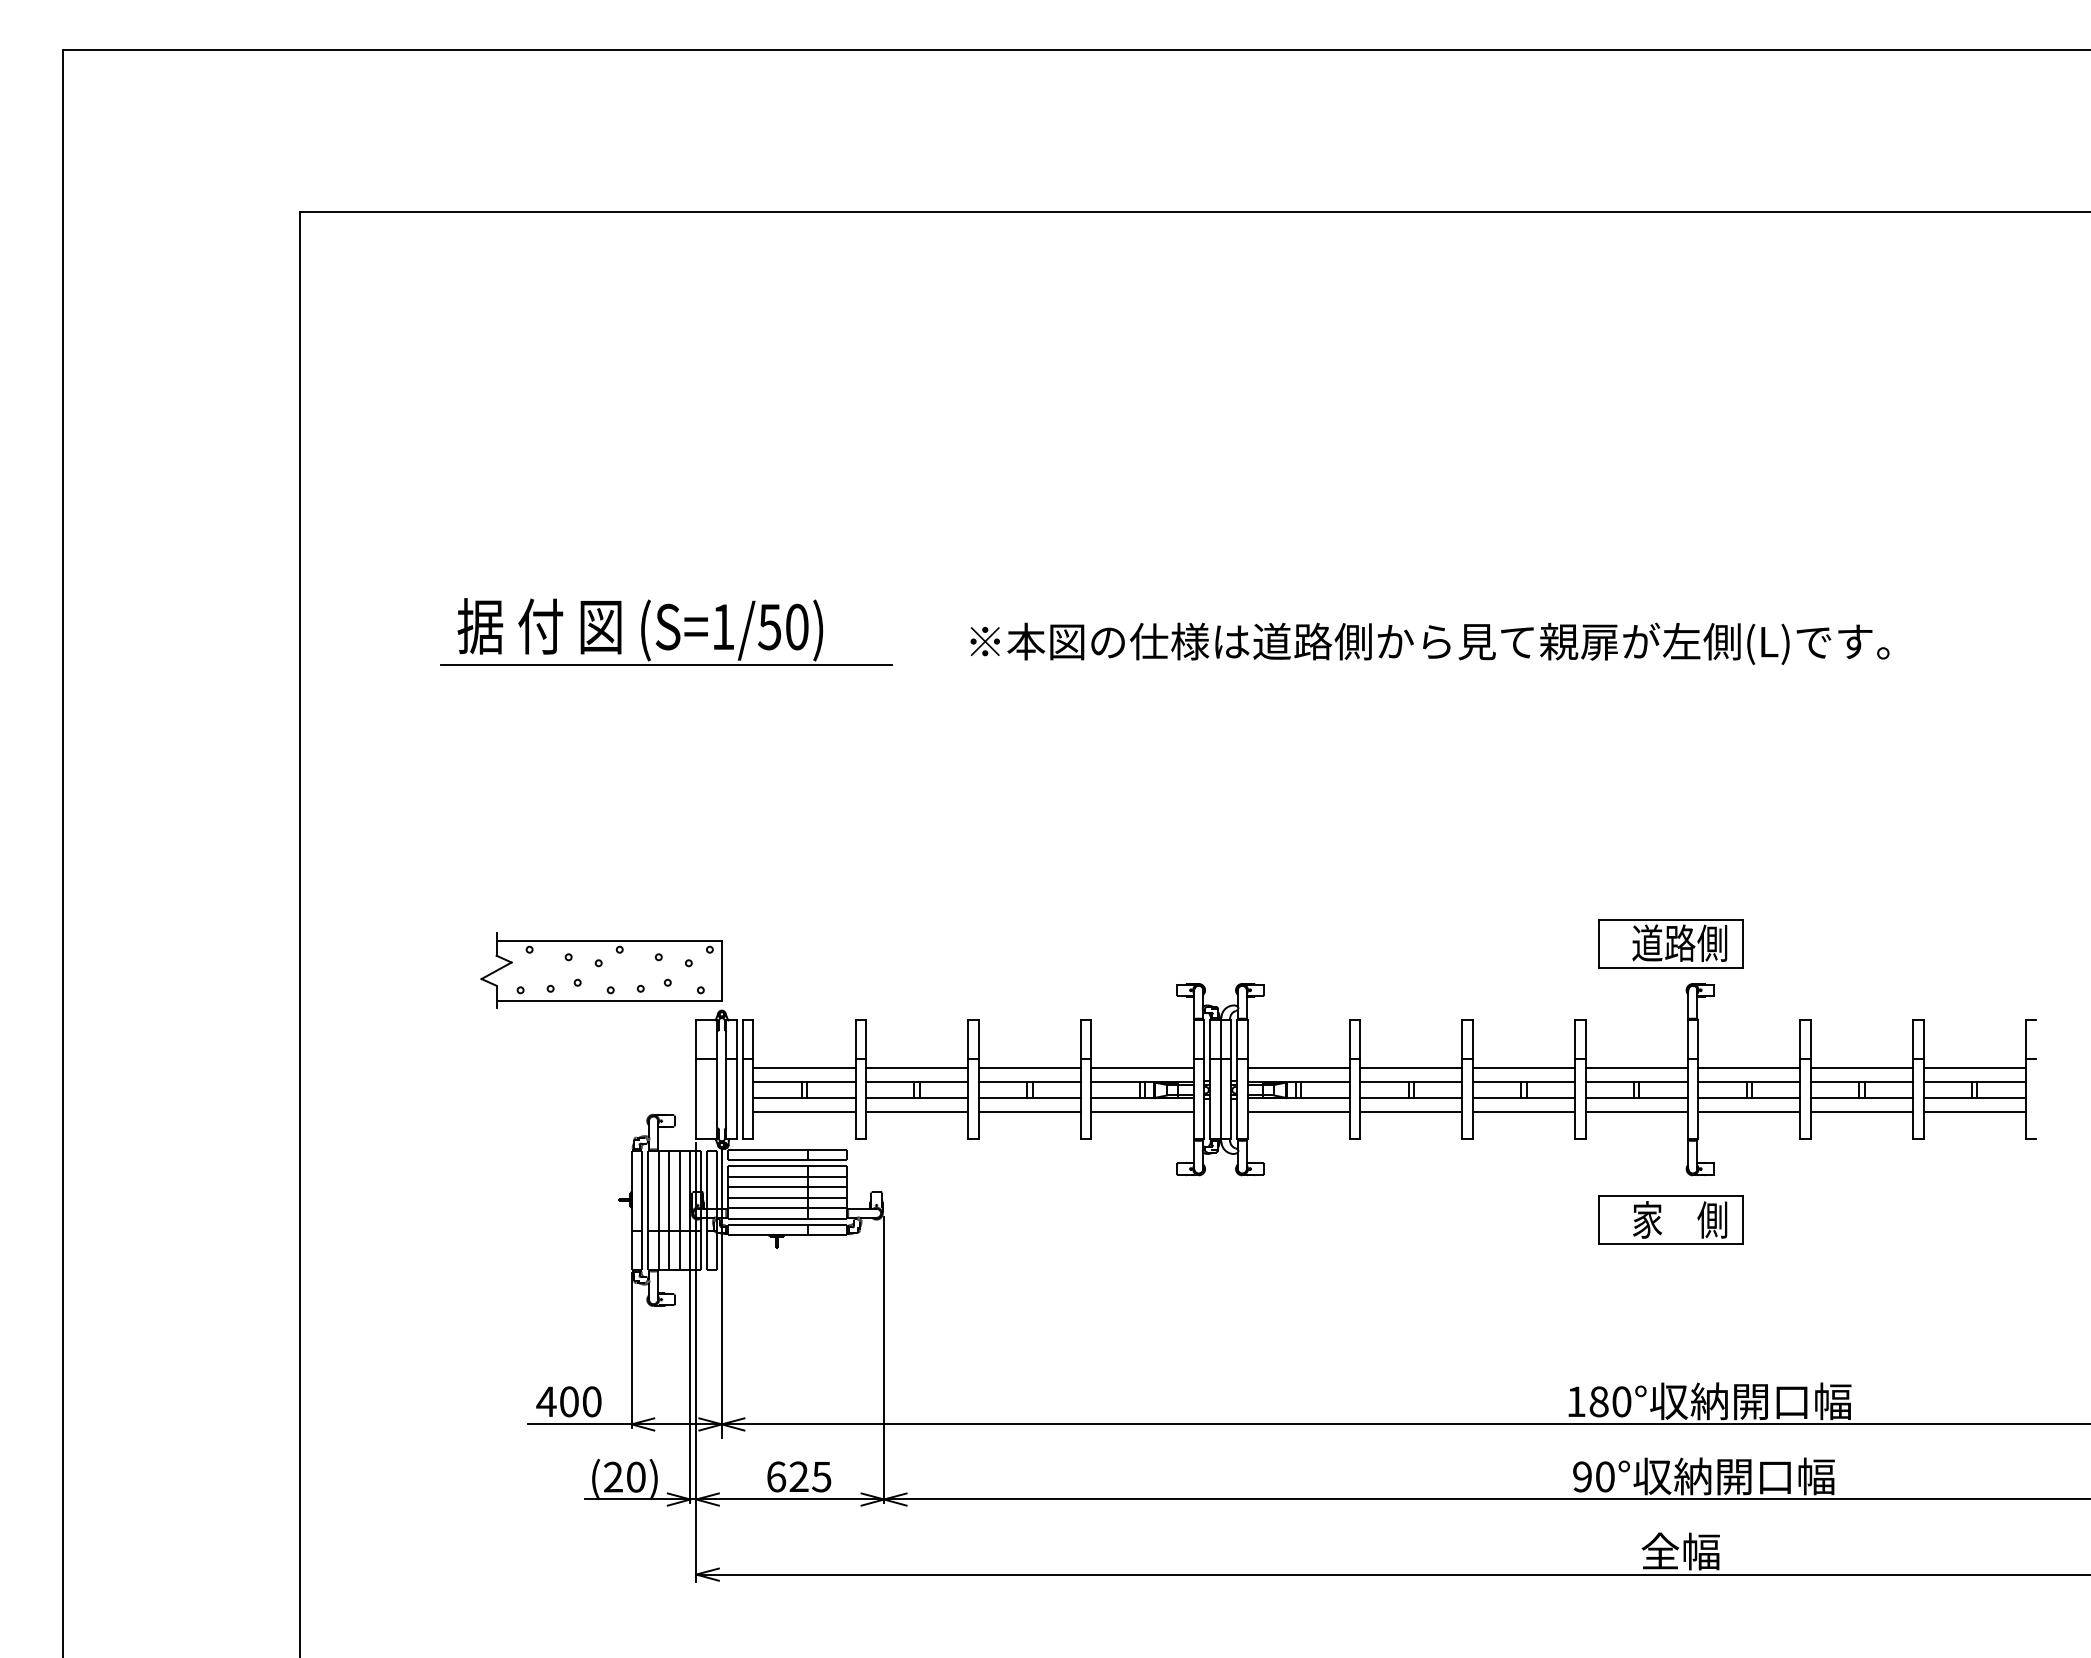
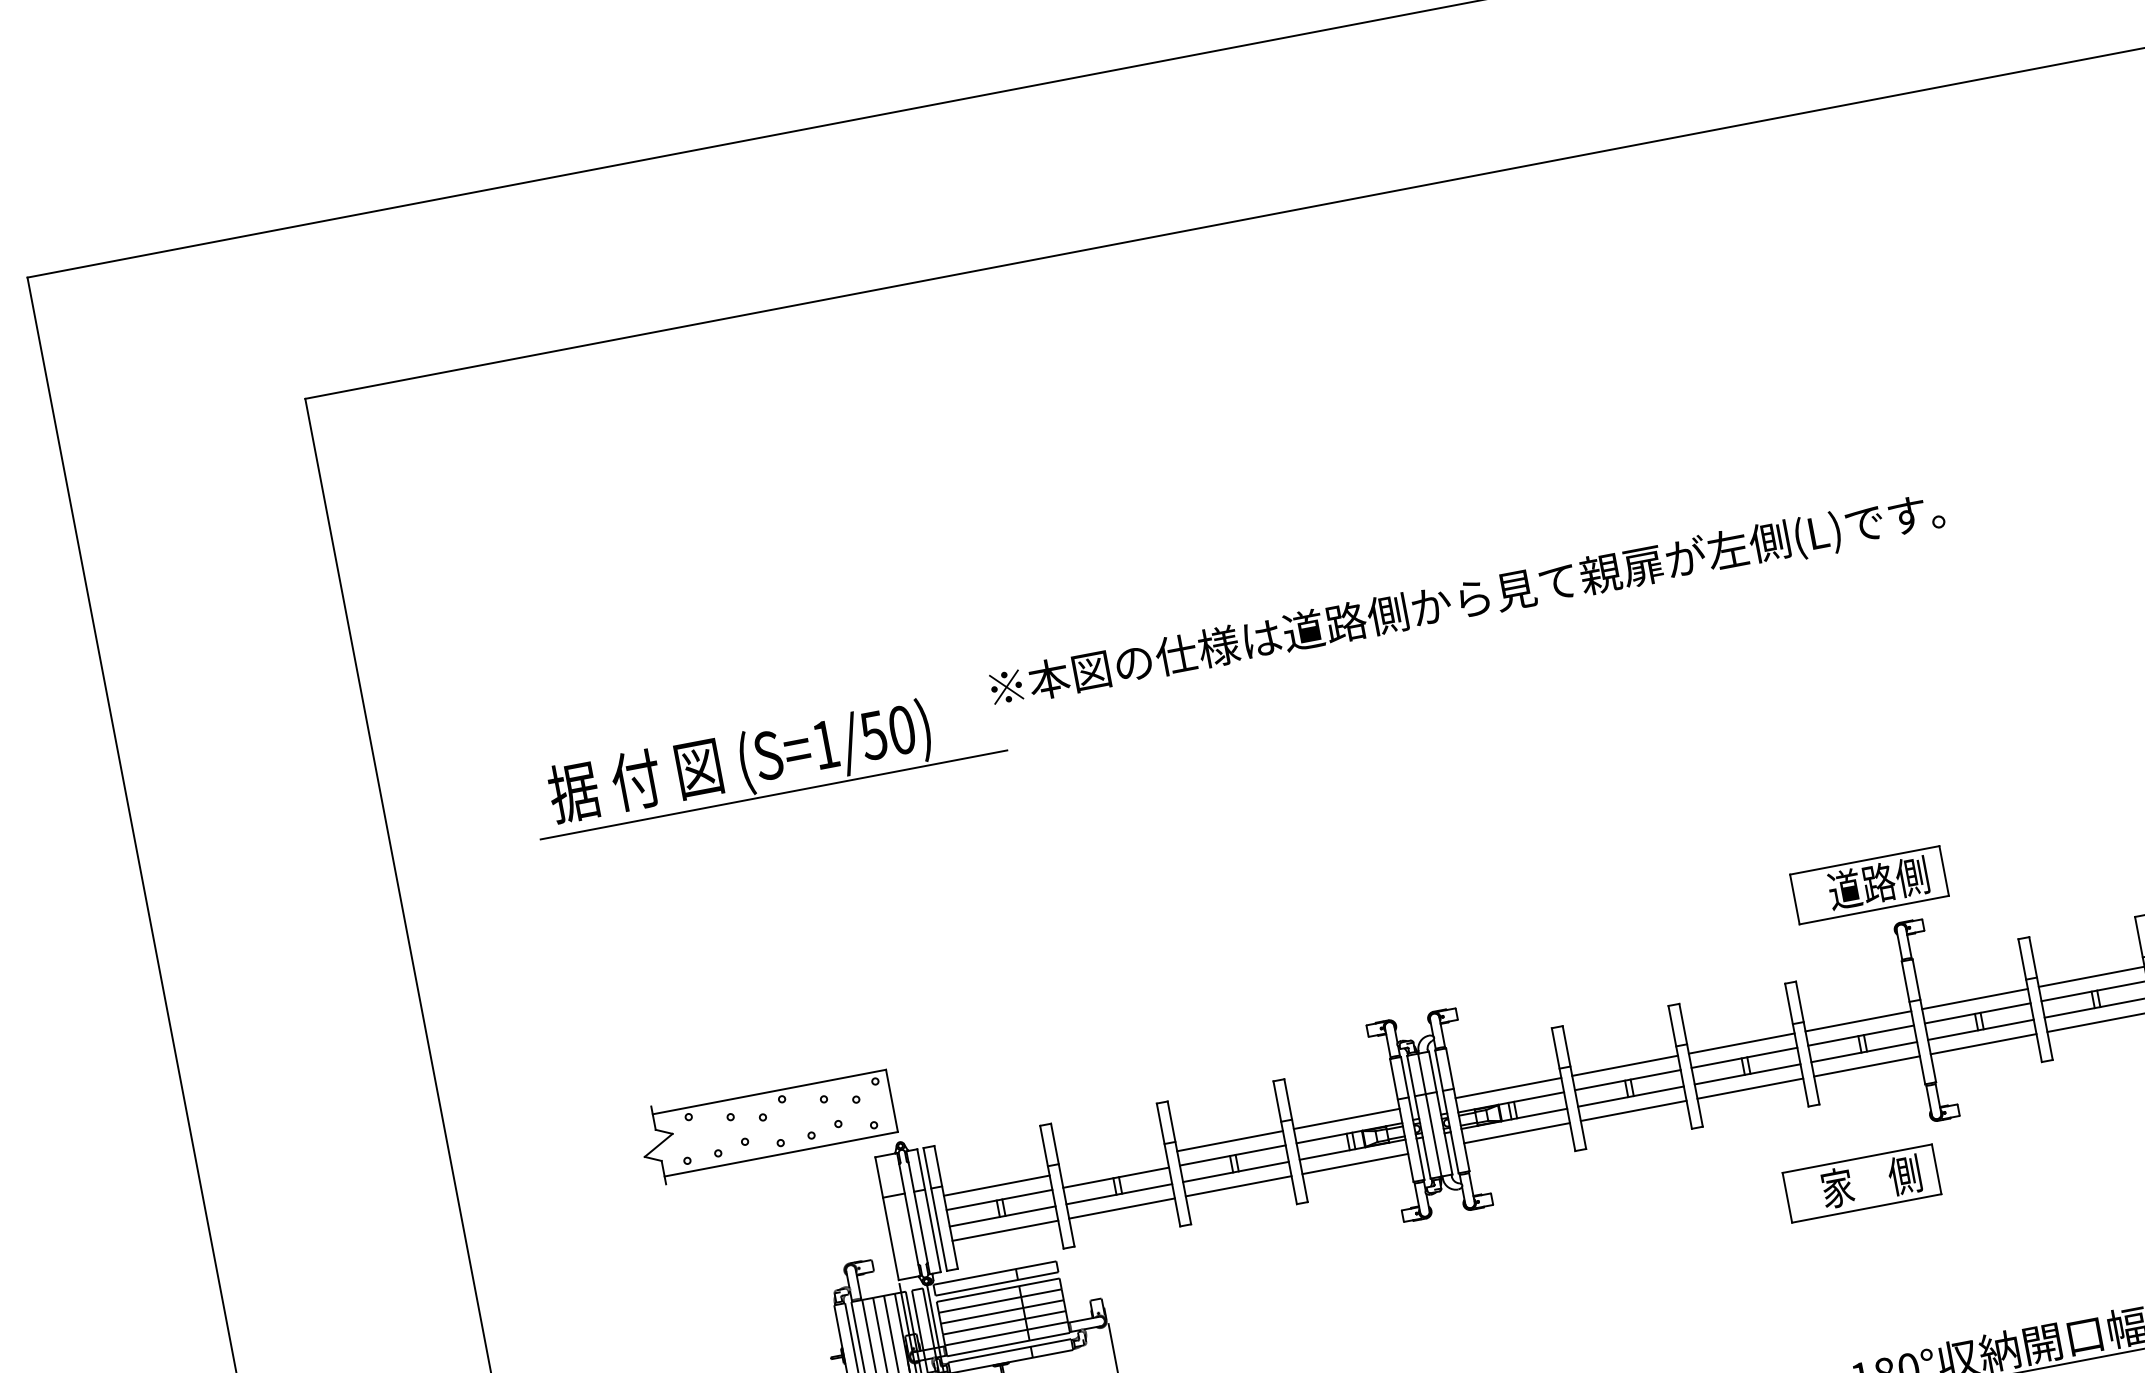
text: (1429, 643) -> (1466, 601), moved
line: (917, 1068) -> (1113, 1163), removed
part: (1670, 1219) -> (1861, 1182), moved

